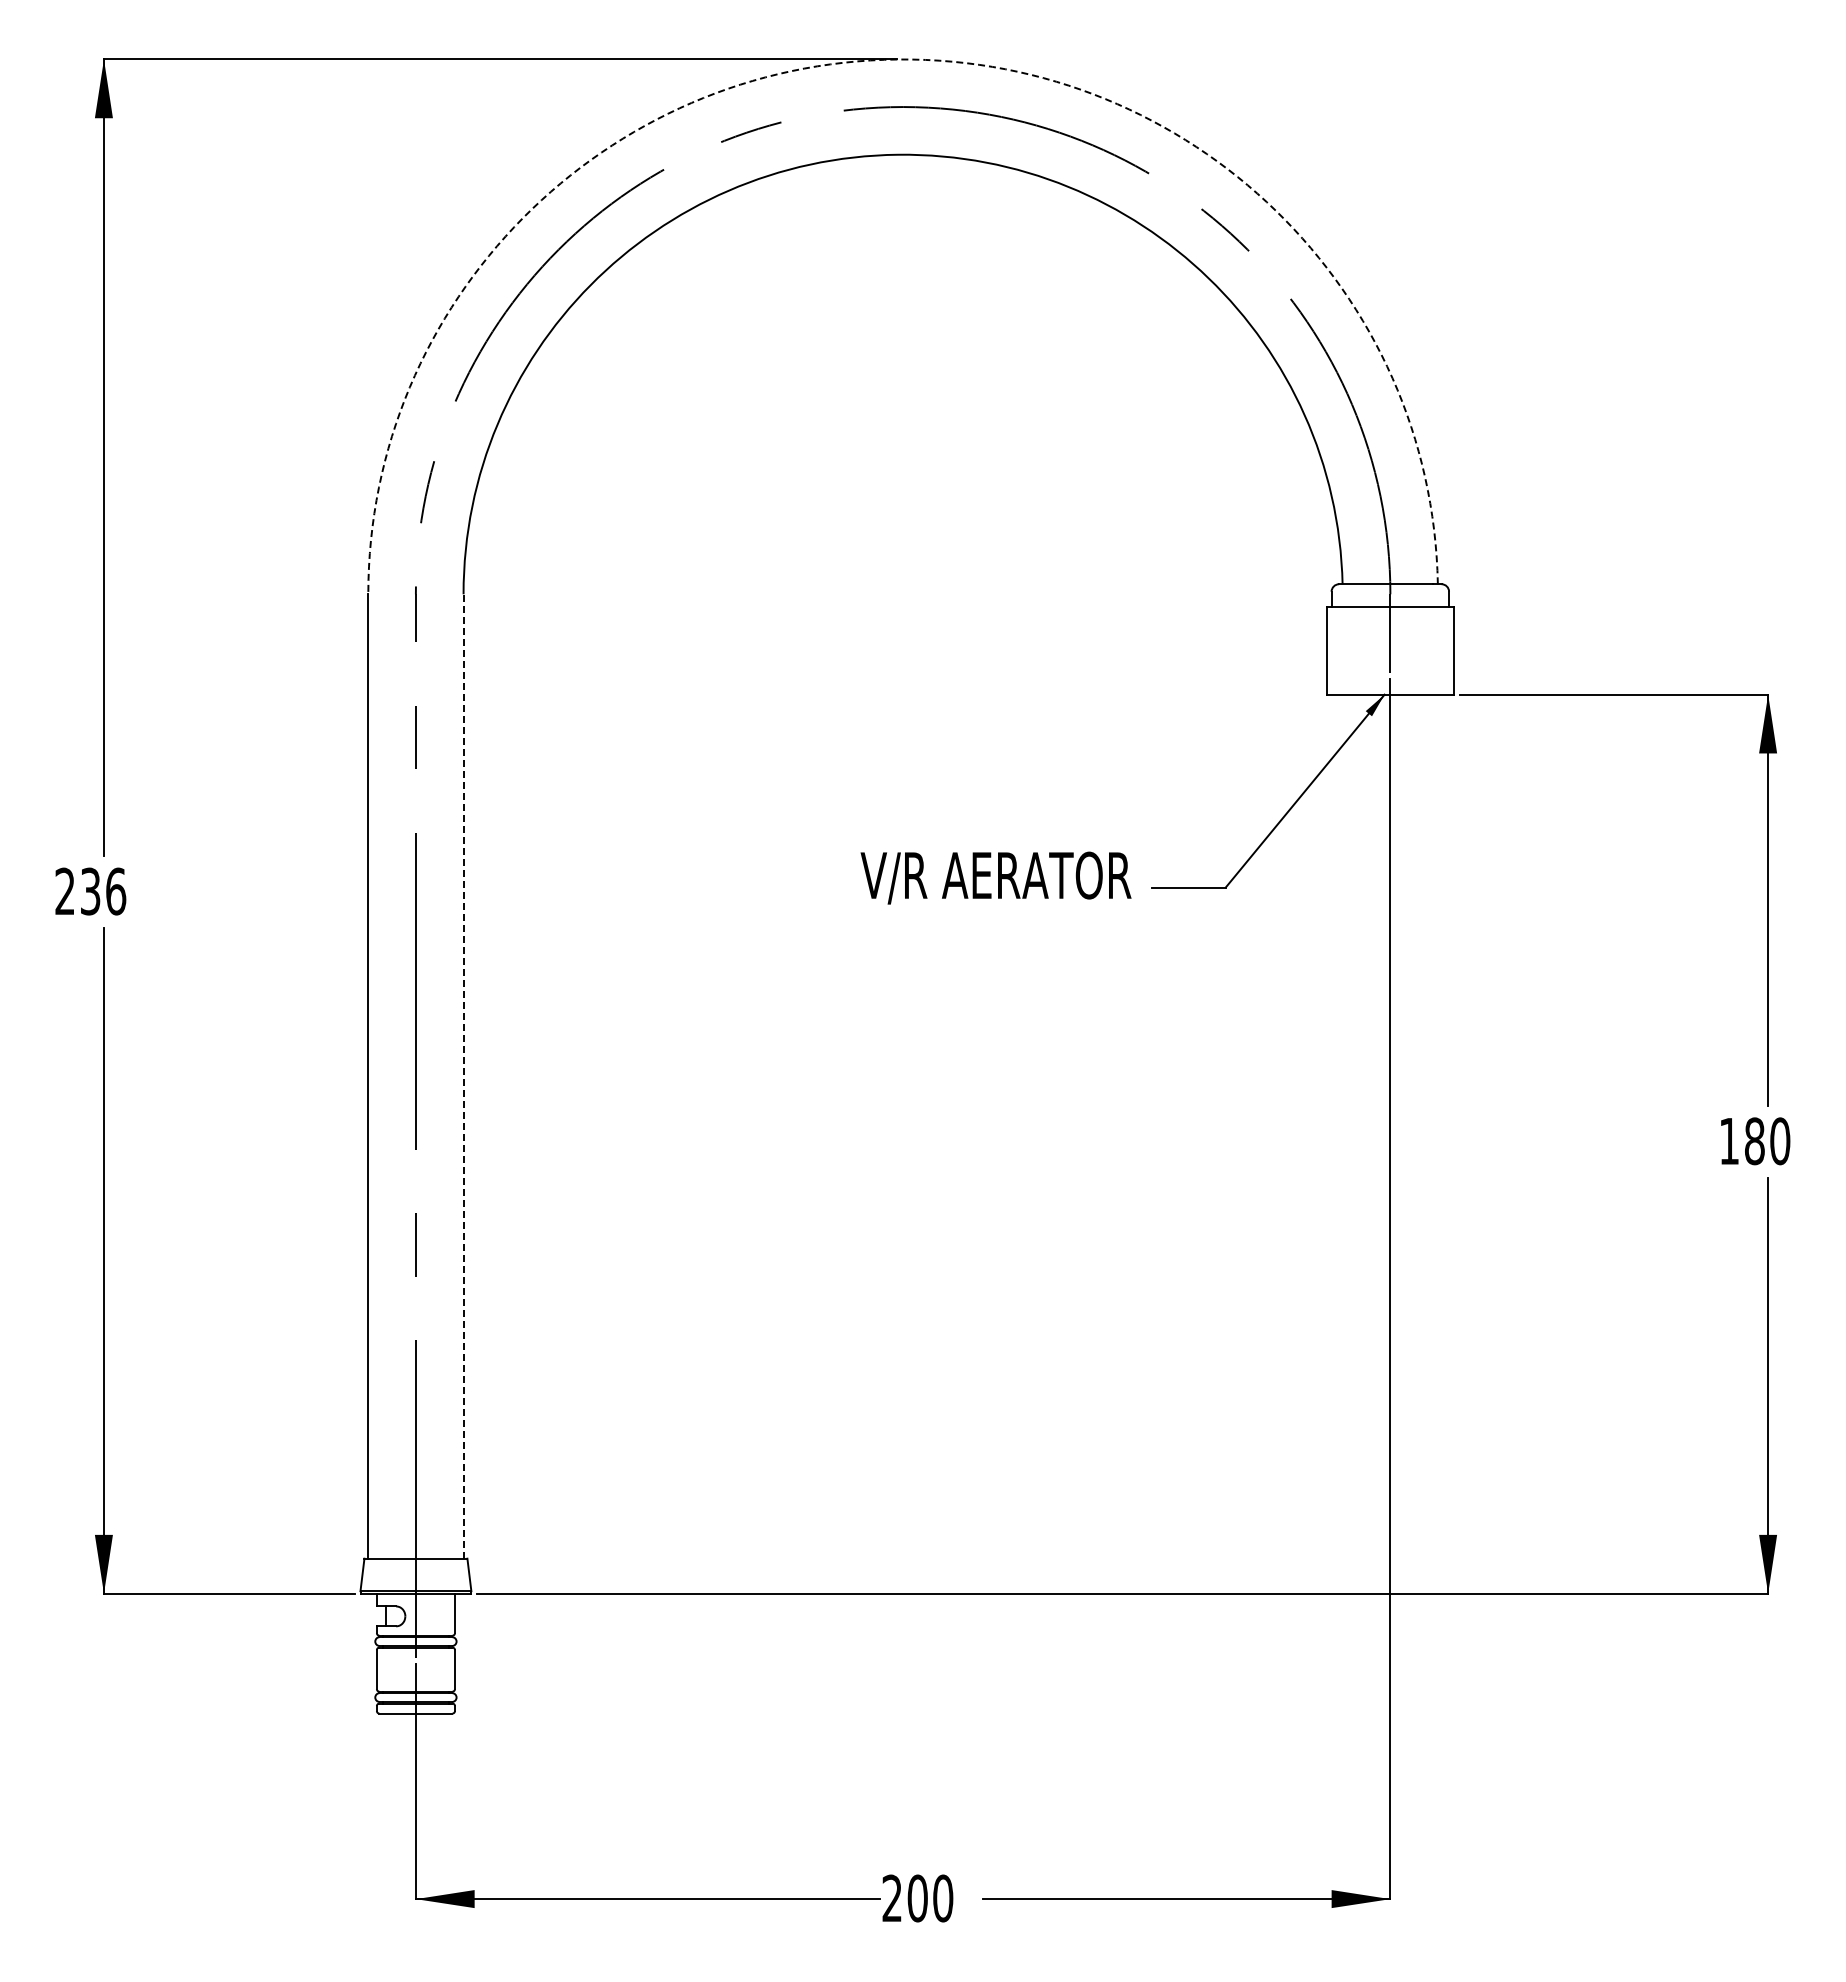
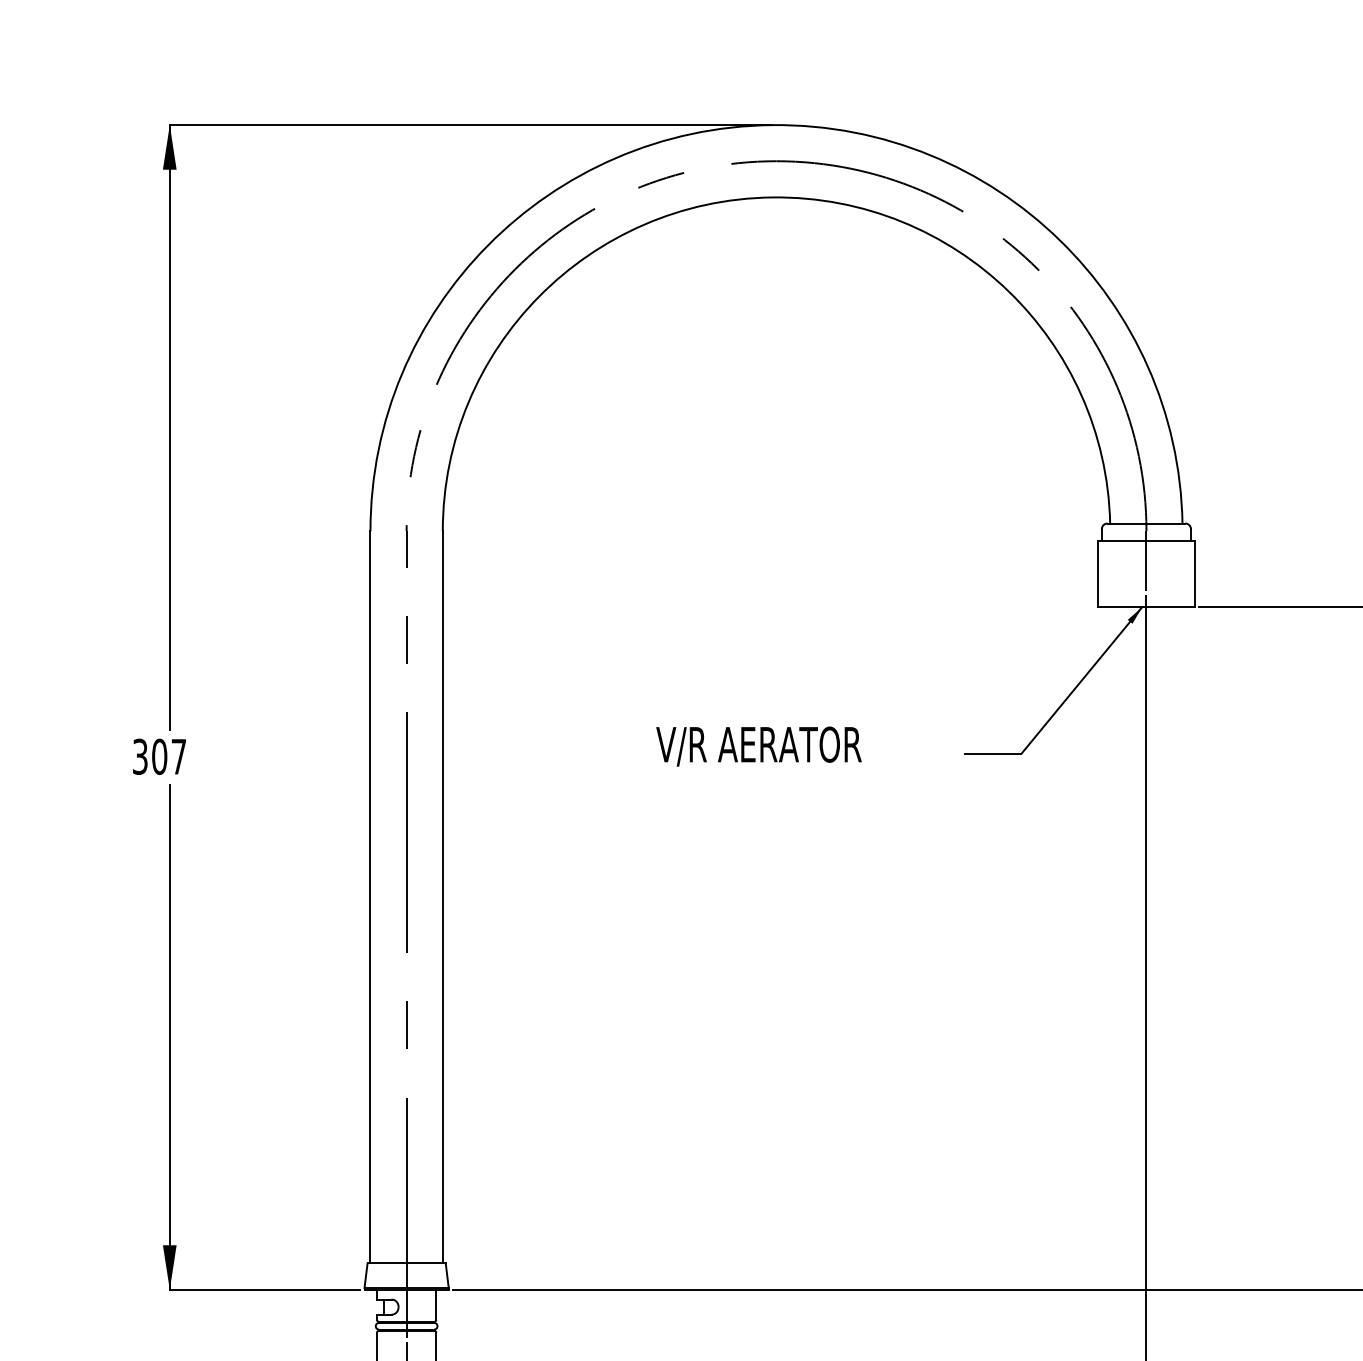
arc: (898, 59) -> (773, 125), dashed -> solid
text: (995, 877) -> (758, 746), moved
text: (90, 891) -> (159, 756), 236 -> 307
line: (463, 1076) -> (442, 897), dashed -> solid

